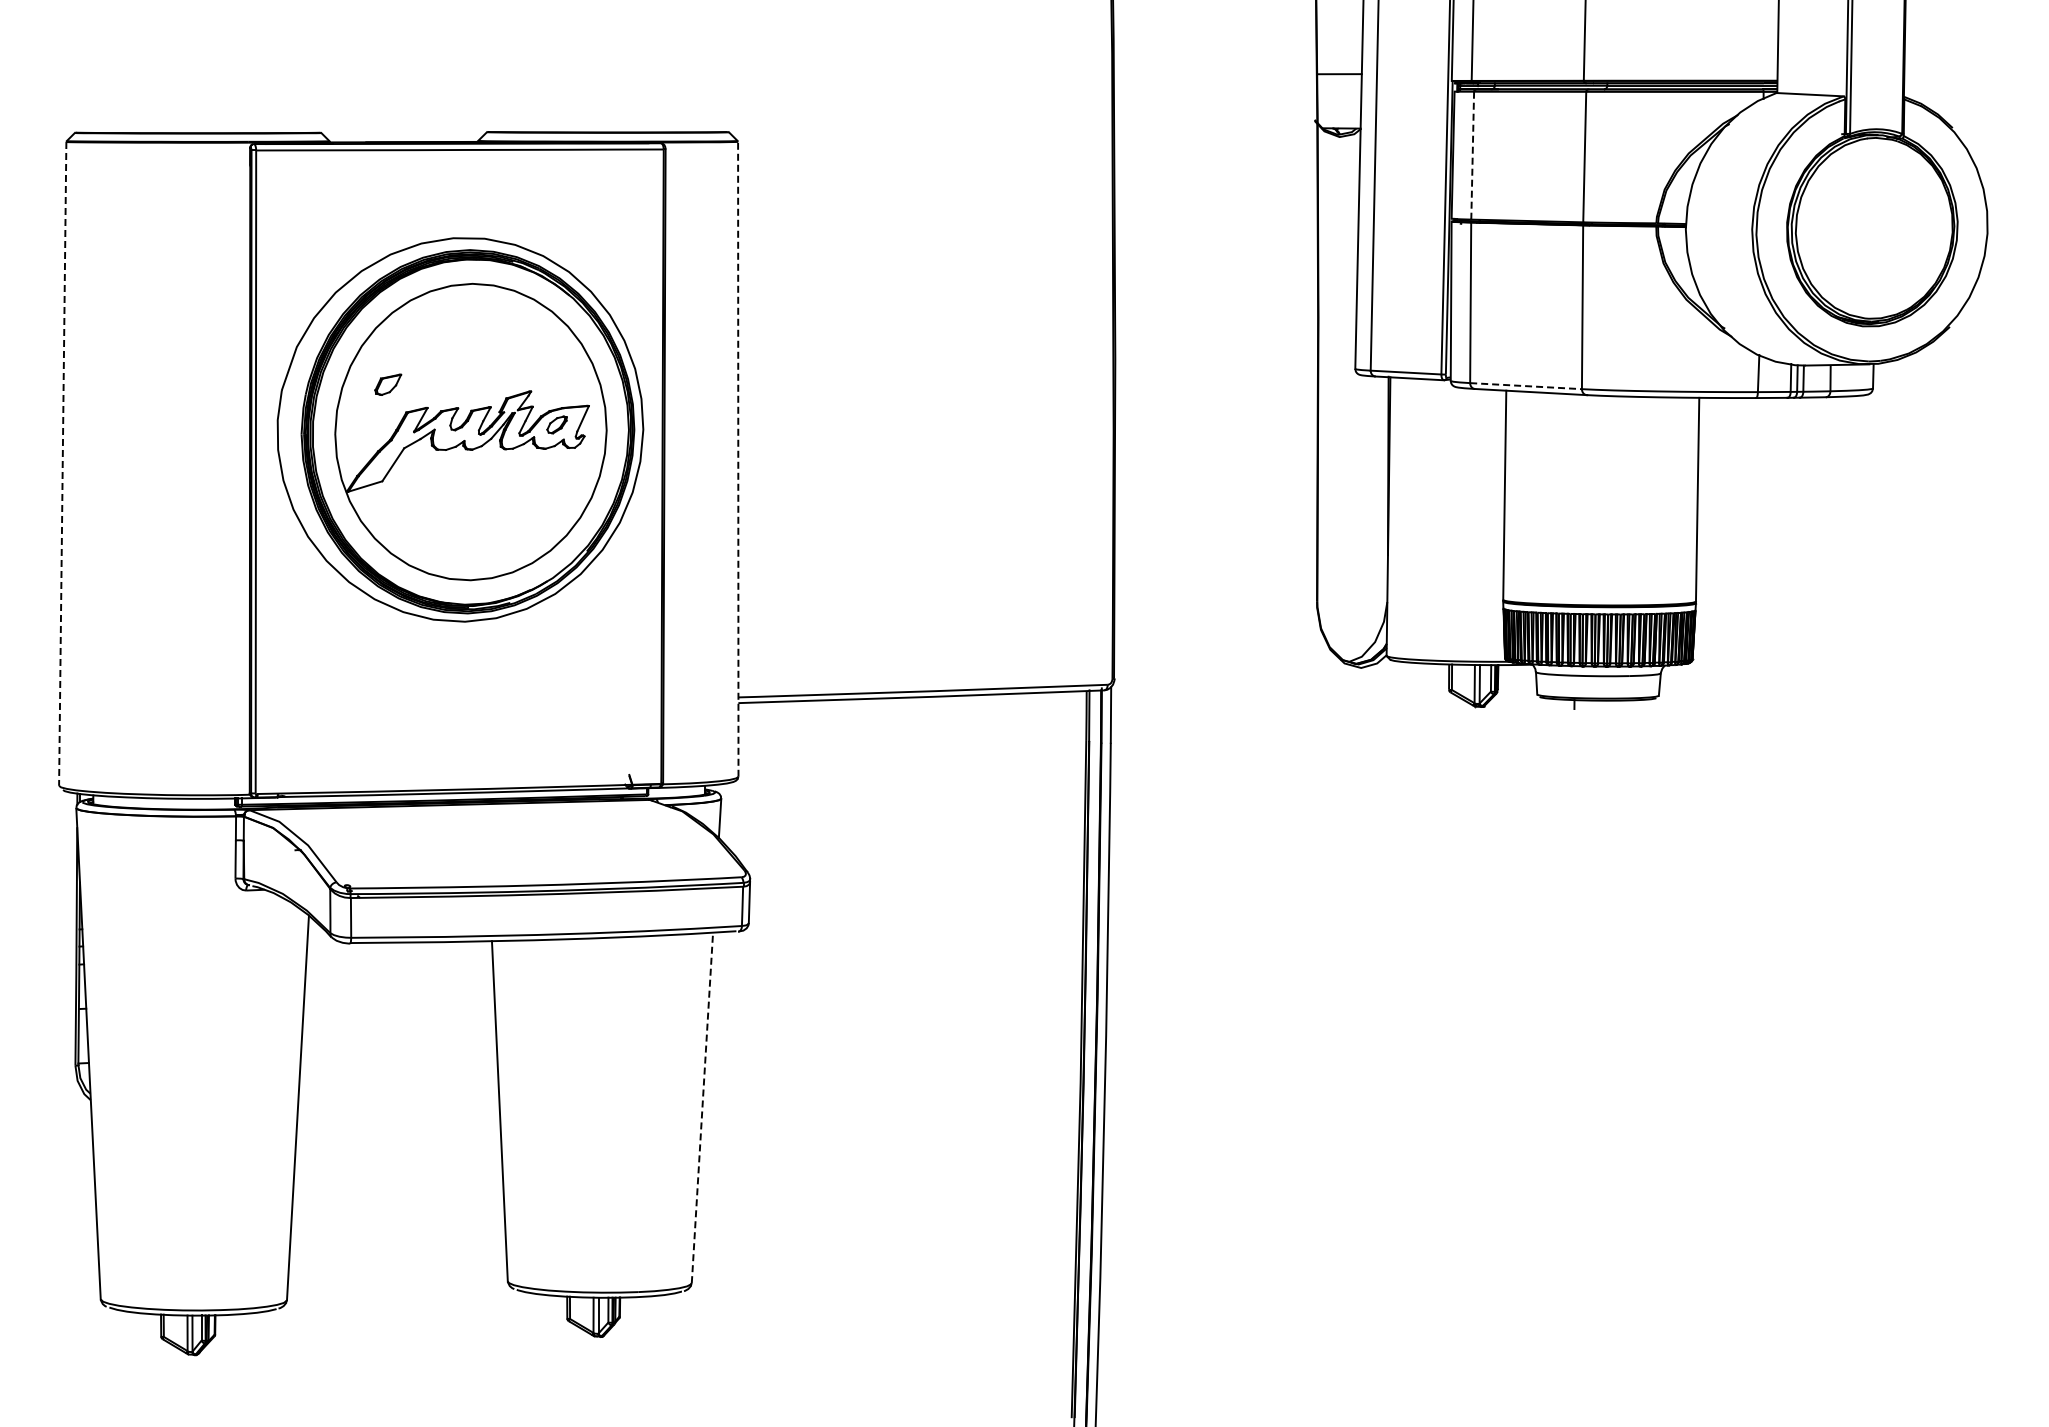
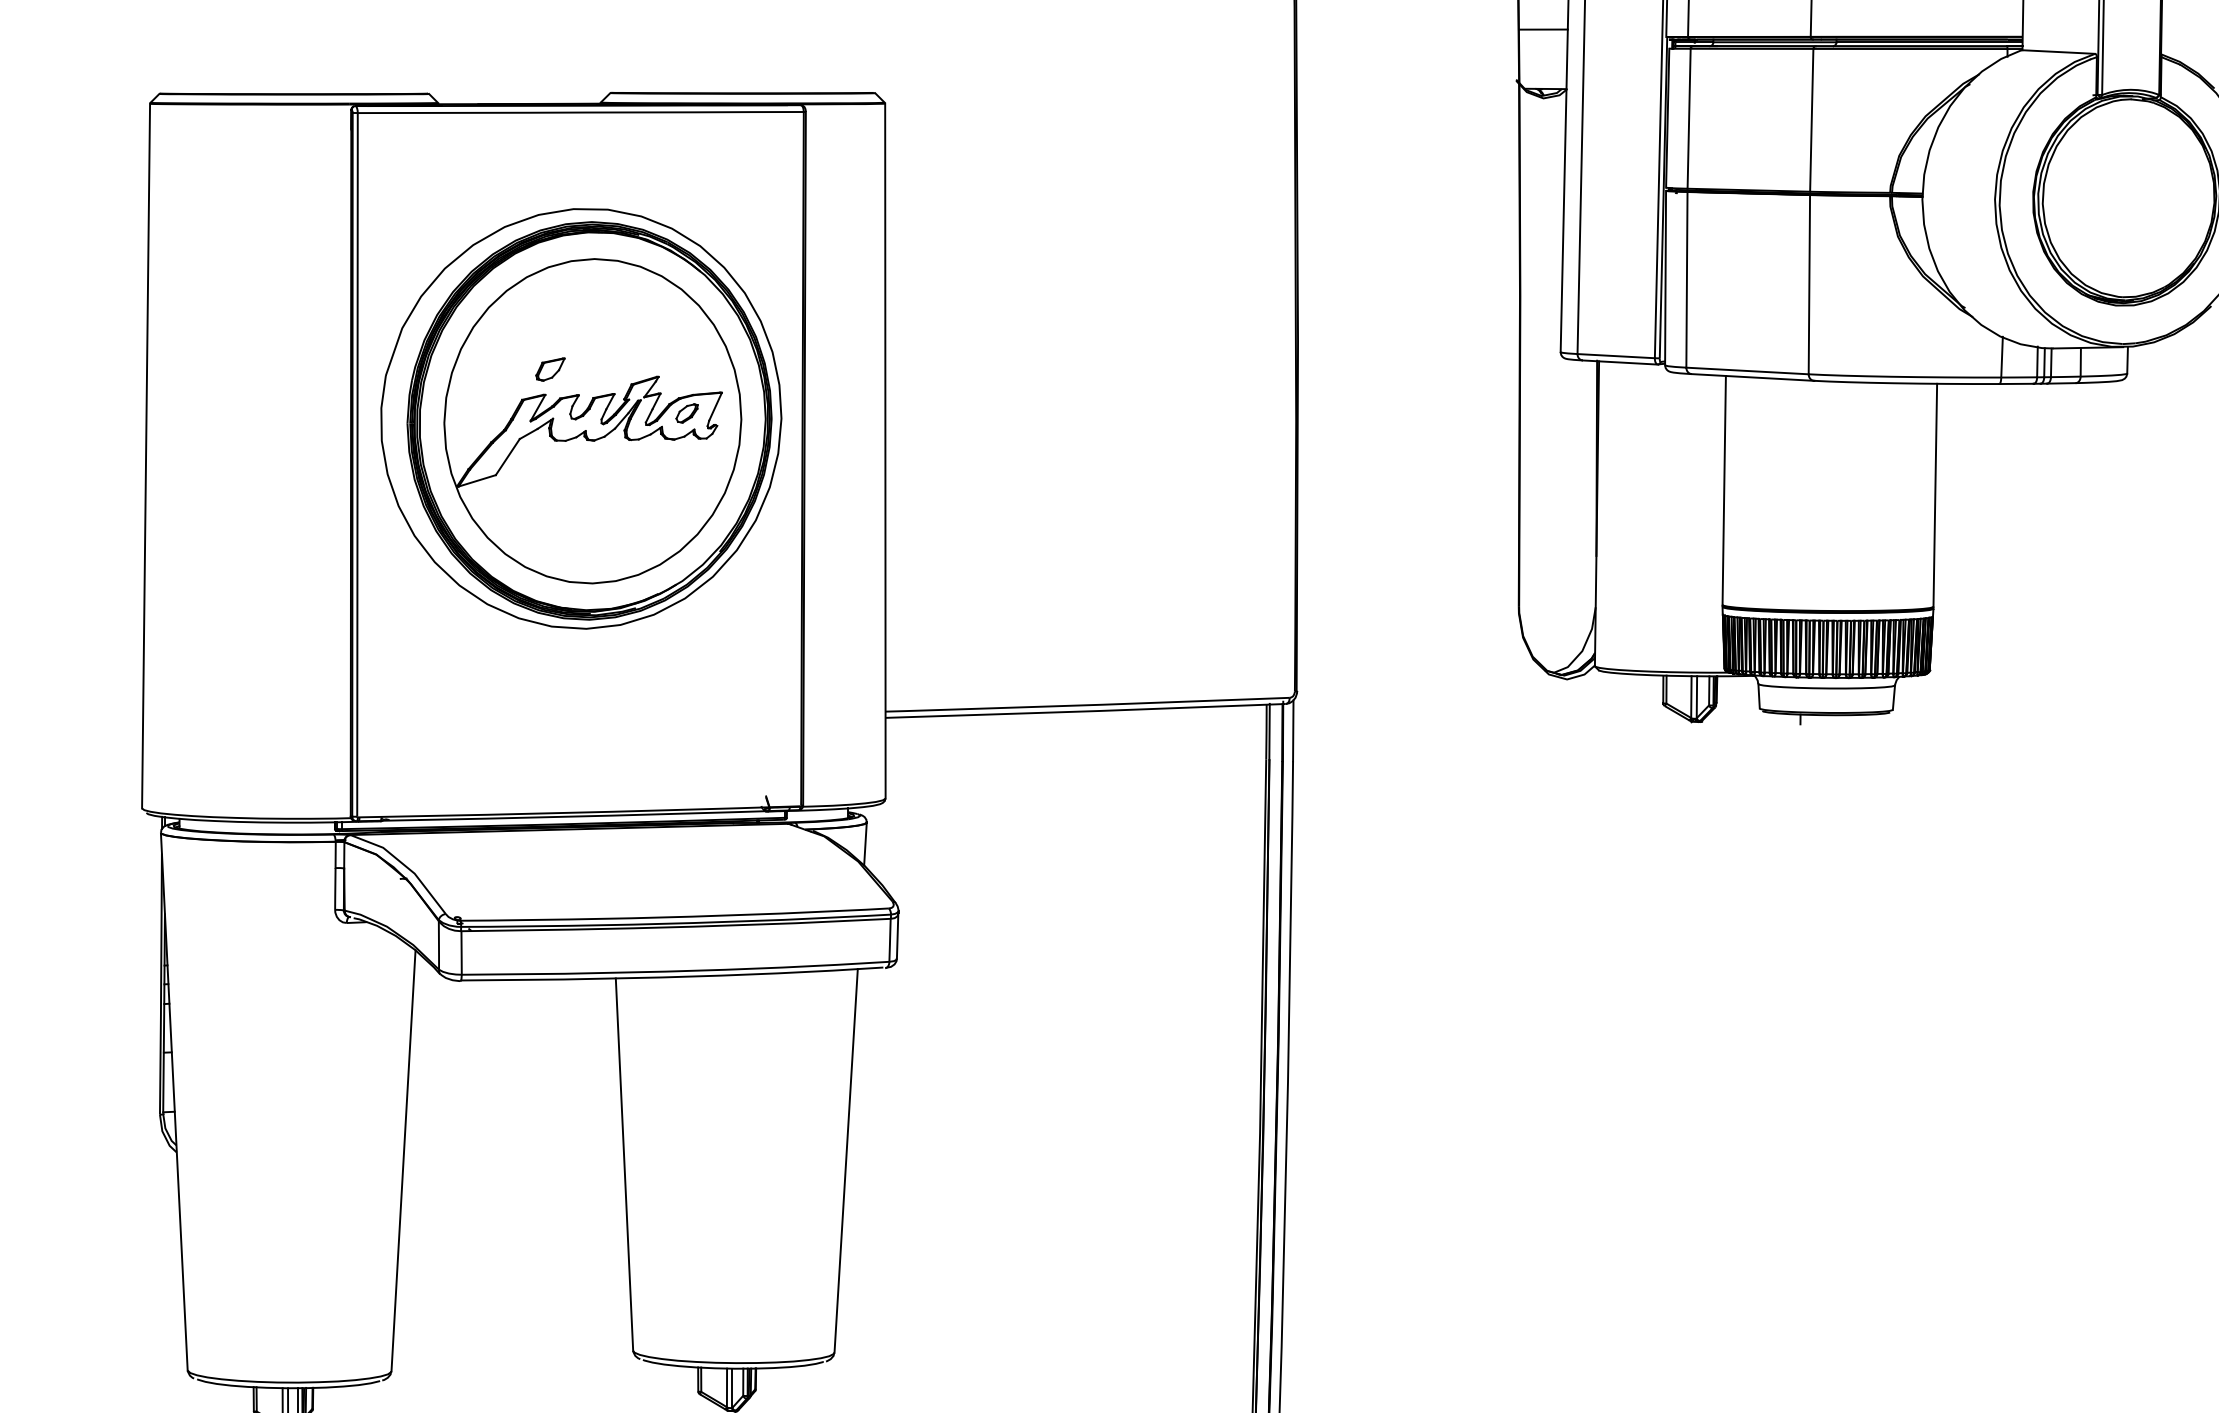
line: (1472, 155) -> (1688, 118), dashed -> solid
part: (388, 384) -> (550, 369), moved
line: (1526, 386) -> (1748, 371), dashed -> solid
line: (738, 458) -> (885, 450), dashed -> solid
line: (62, 463) -> (145, 455), dashed -> solid
line: (702, 1107) -> (846, 1160), dashed -> solid

